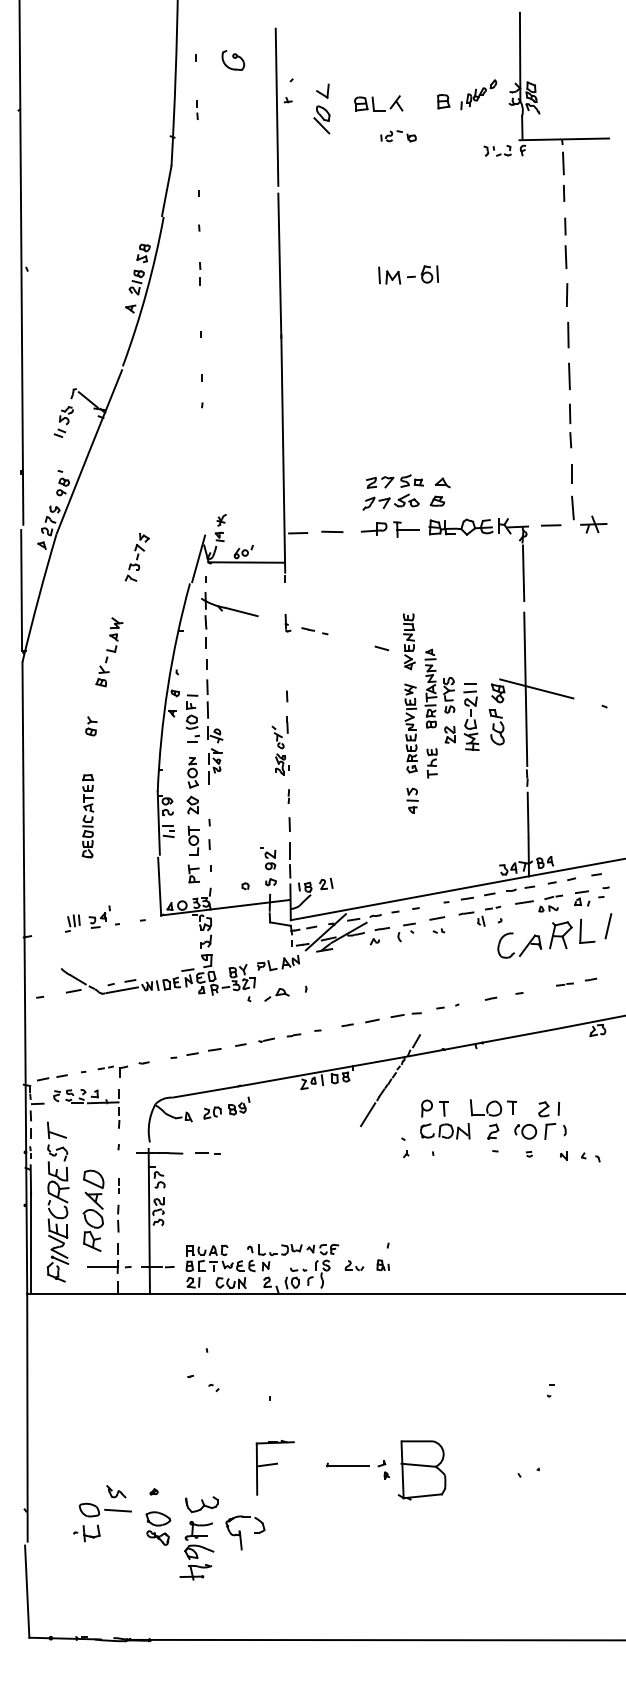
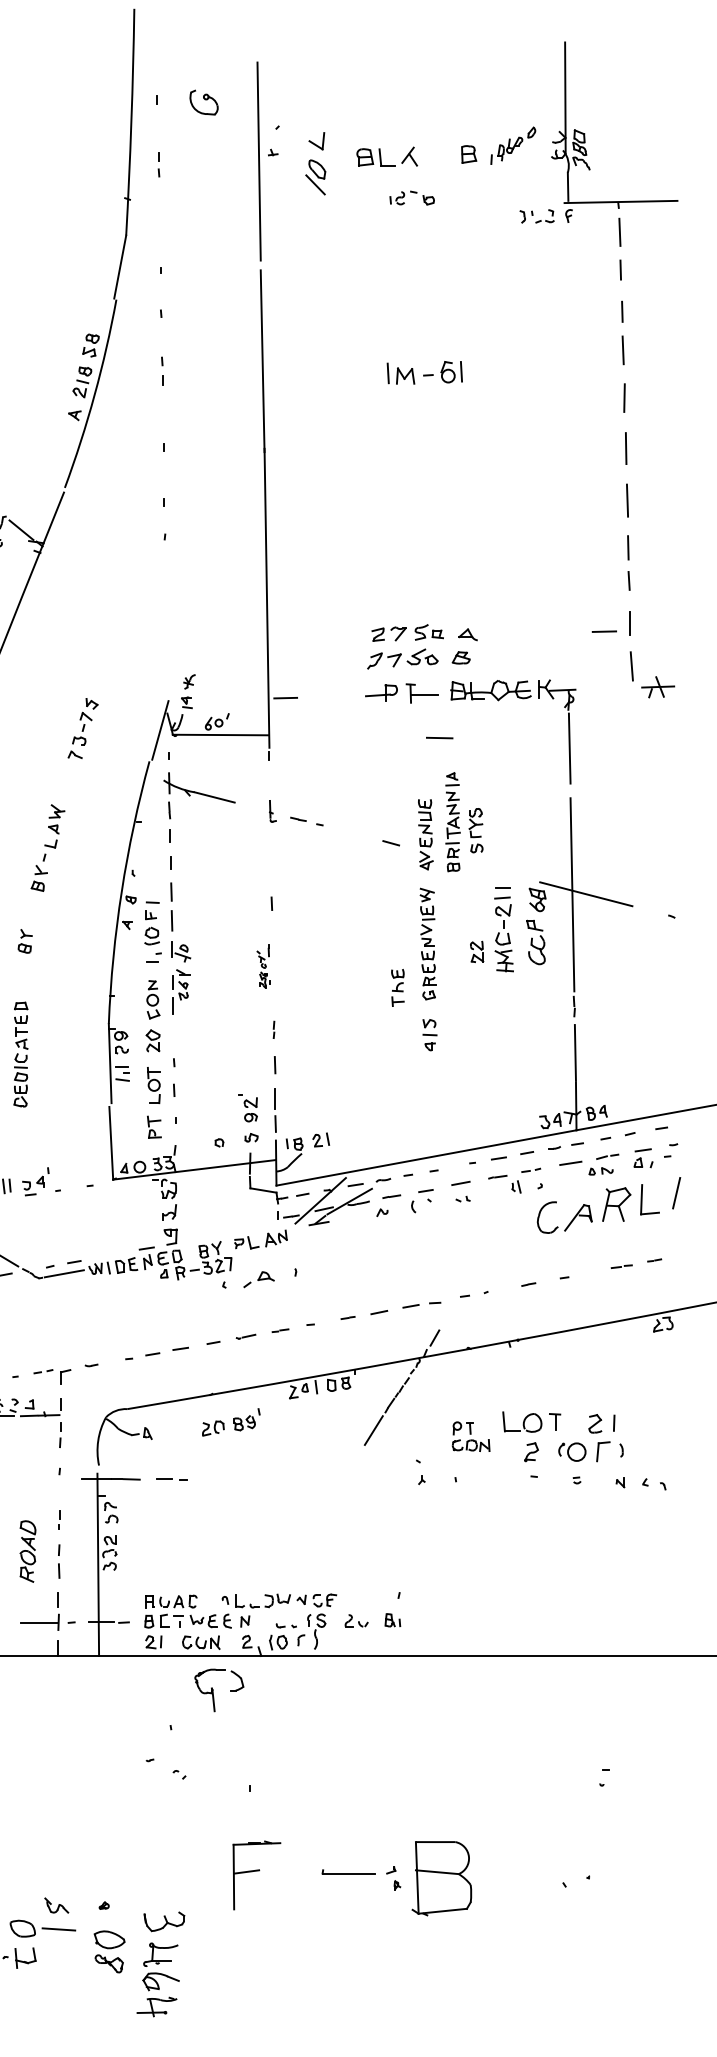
line: (551, 525) -> (604, 631), moved
line: (332, 531) -> (439, 737), moved
part: (439, 688) -> (463, 821), moved
part: (280, 745) -> (263, 965), size x0.6
part: (431, 763) -> (397, 988), moved
part: (226, 1107) -> (230, 1421), moved
part: (445, 1119) -> (471, 1436), size x0.6
part: (93, 1210) -> (27, 1551), size x0.6
part: (245, 1532) -> (219, 1689), moved

